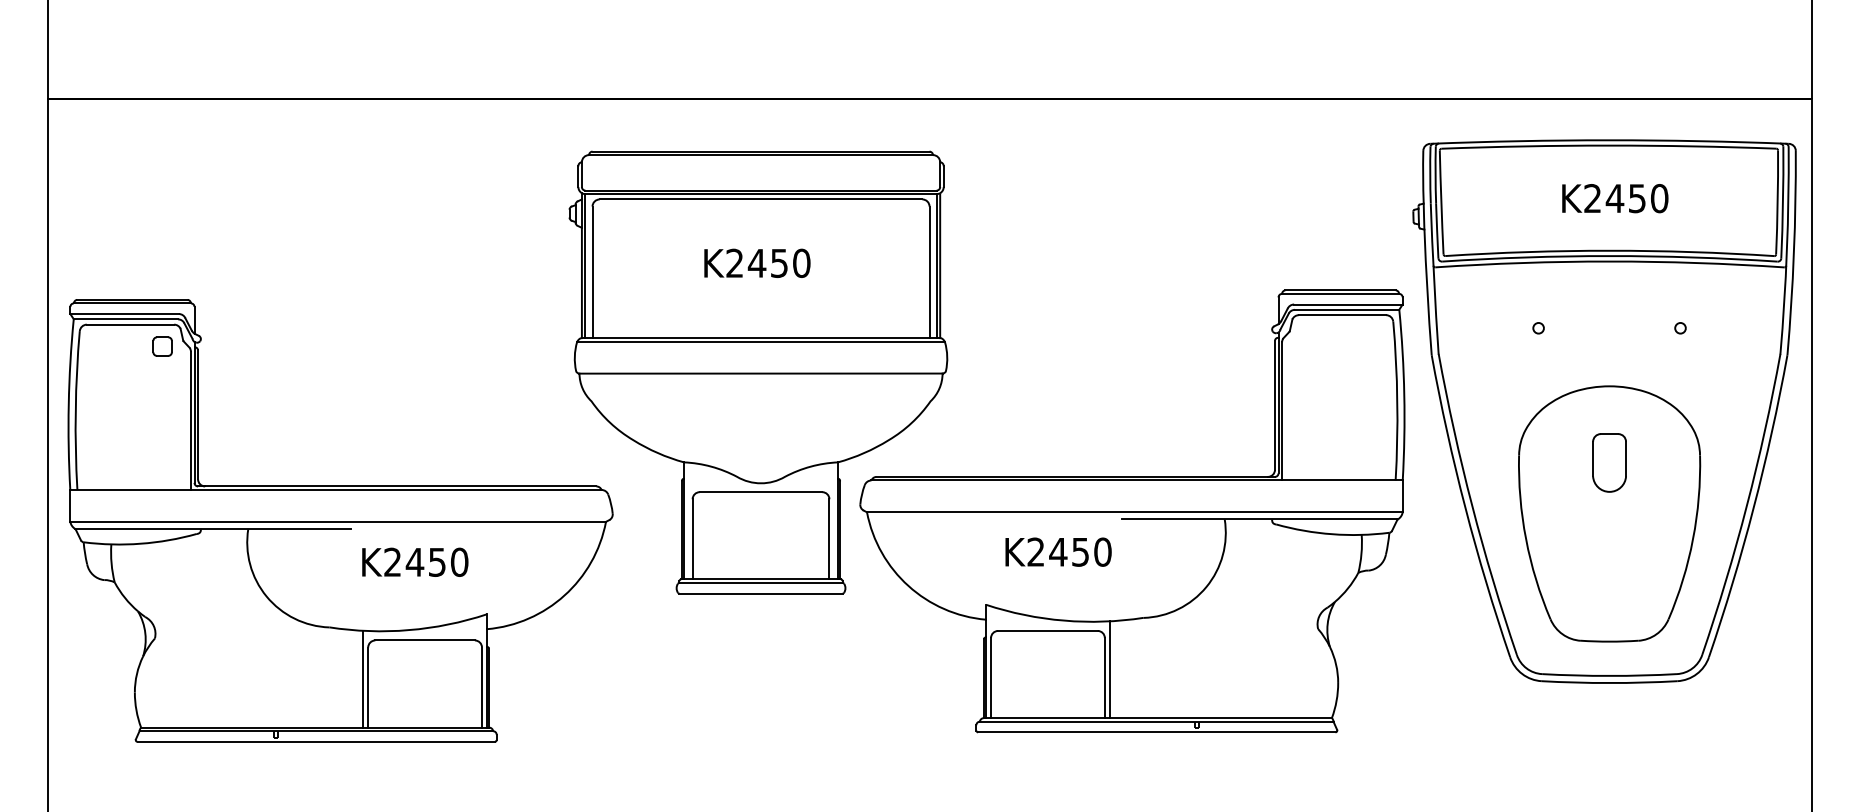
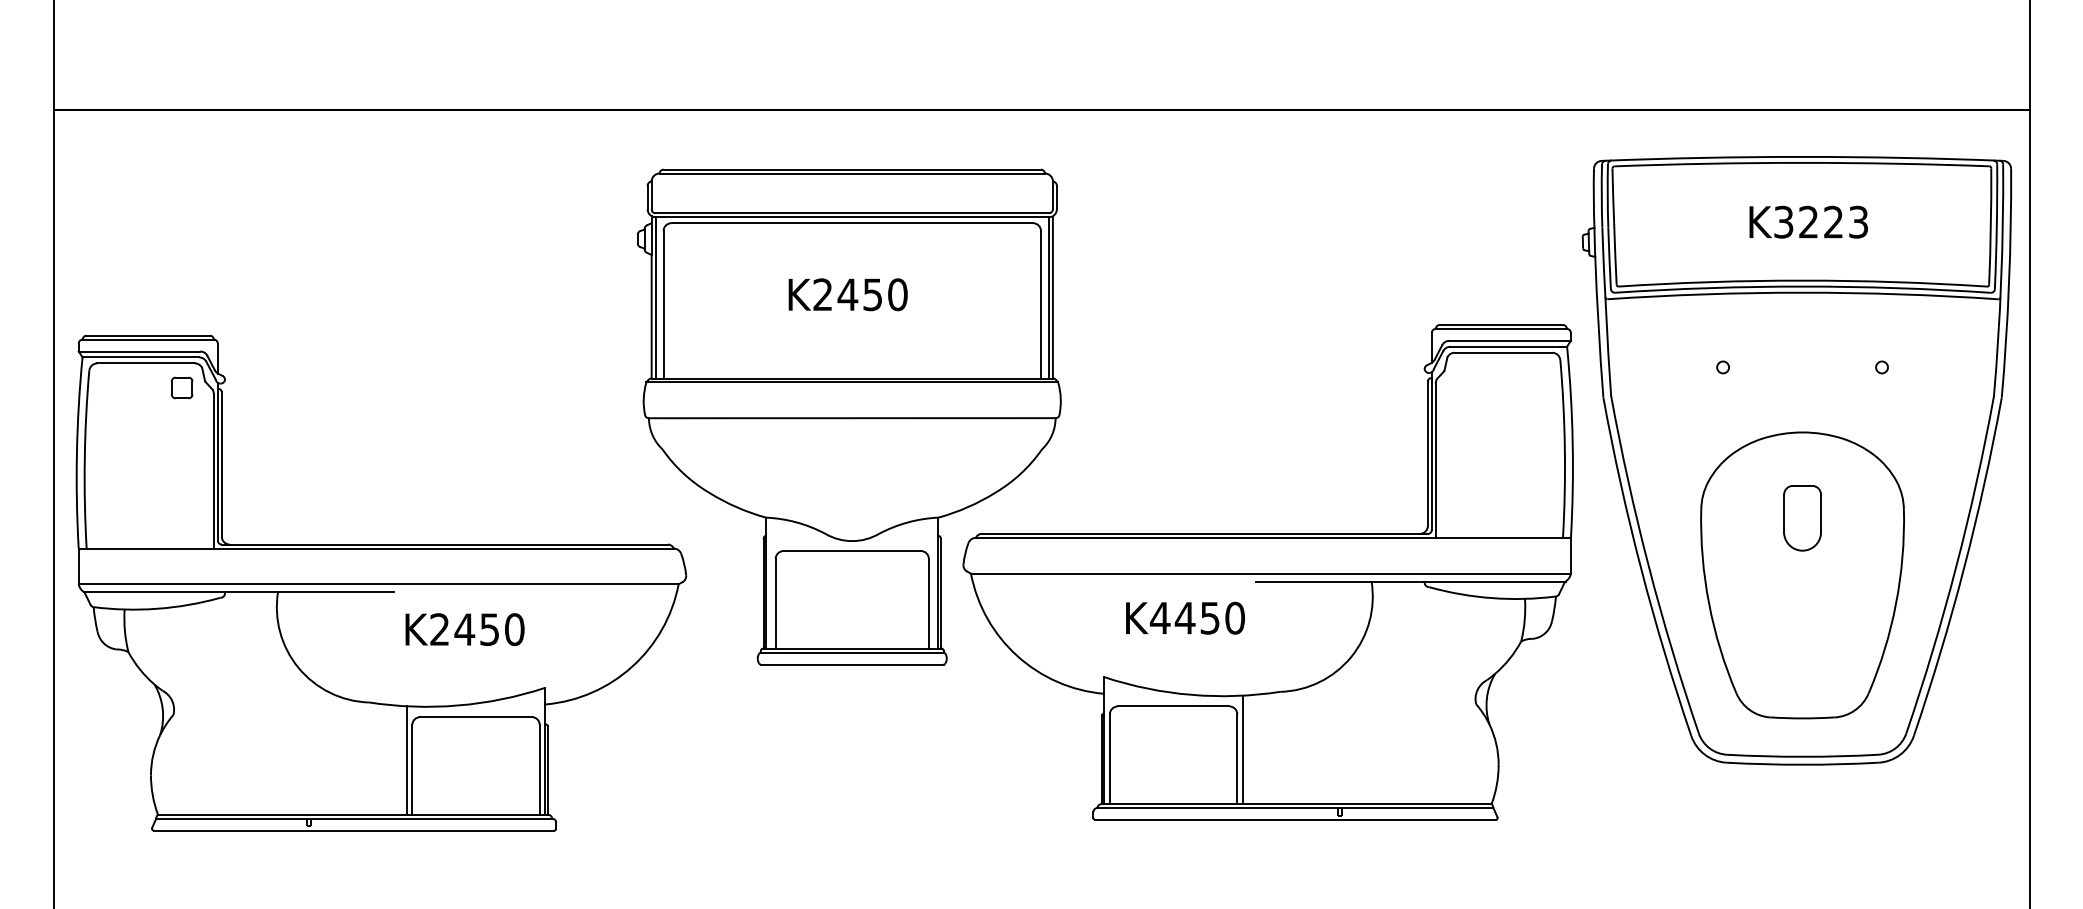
text: (1626, 197) -> (1821, 221), K2450 -> K3223
text: (1035, 551) -> (1159, 617), K2450 -> K4450

